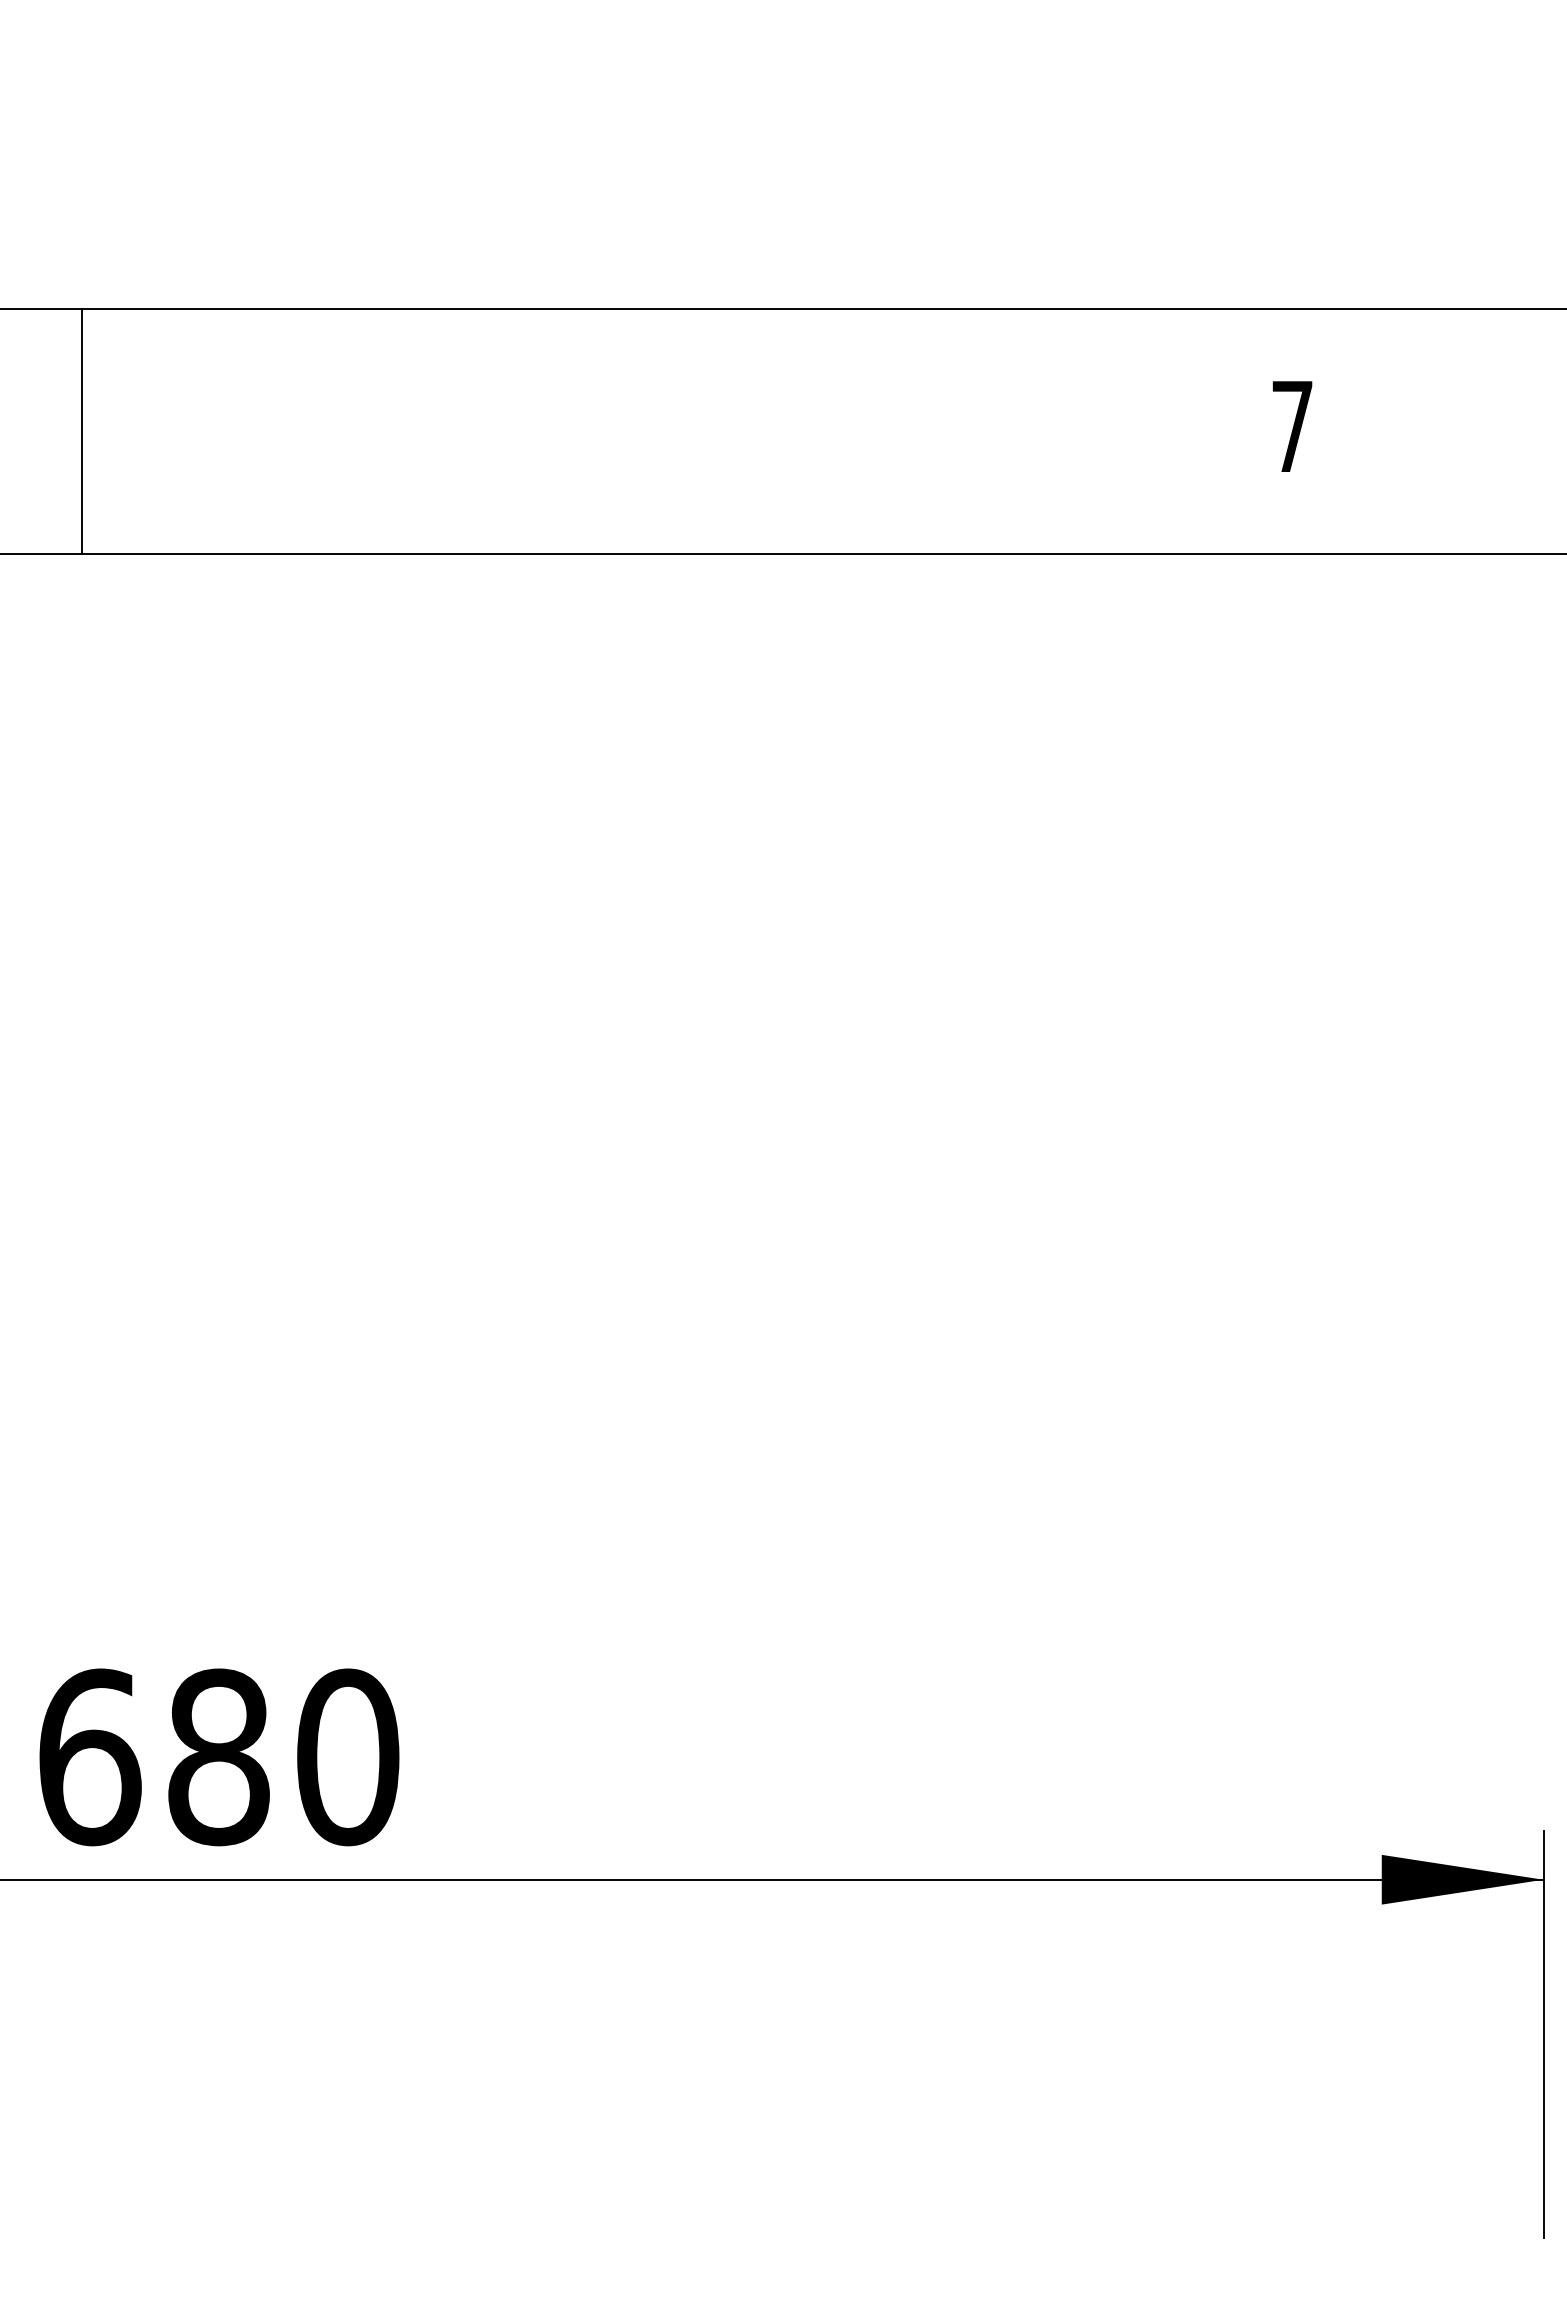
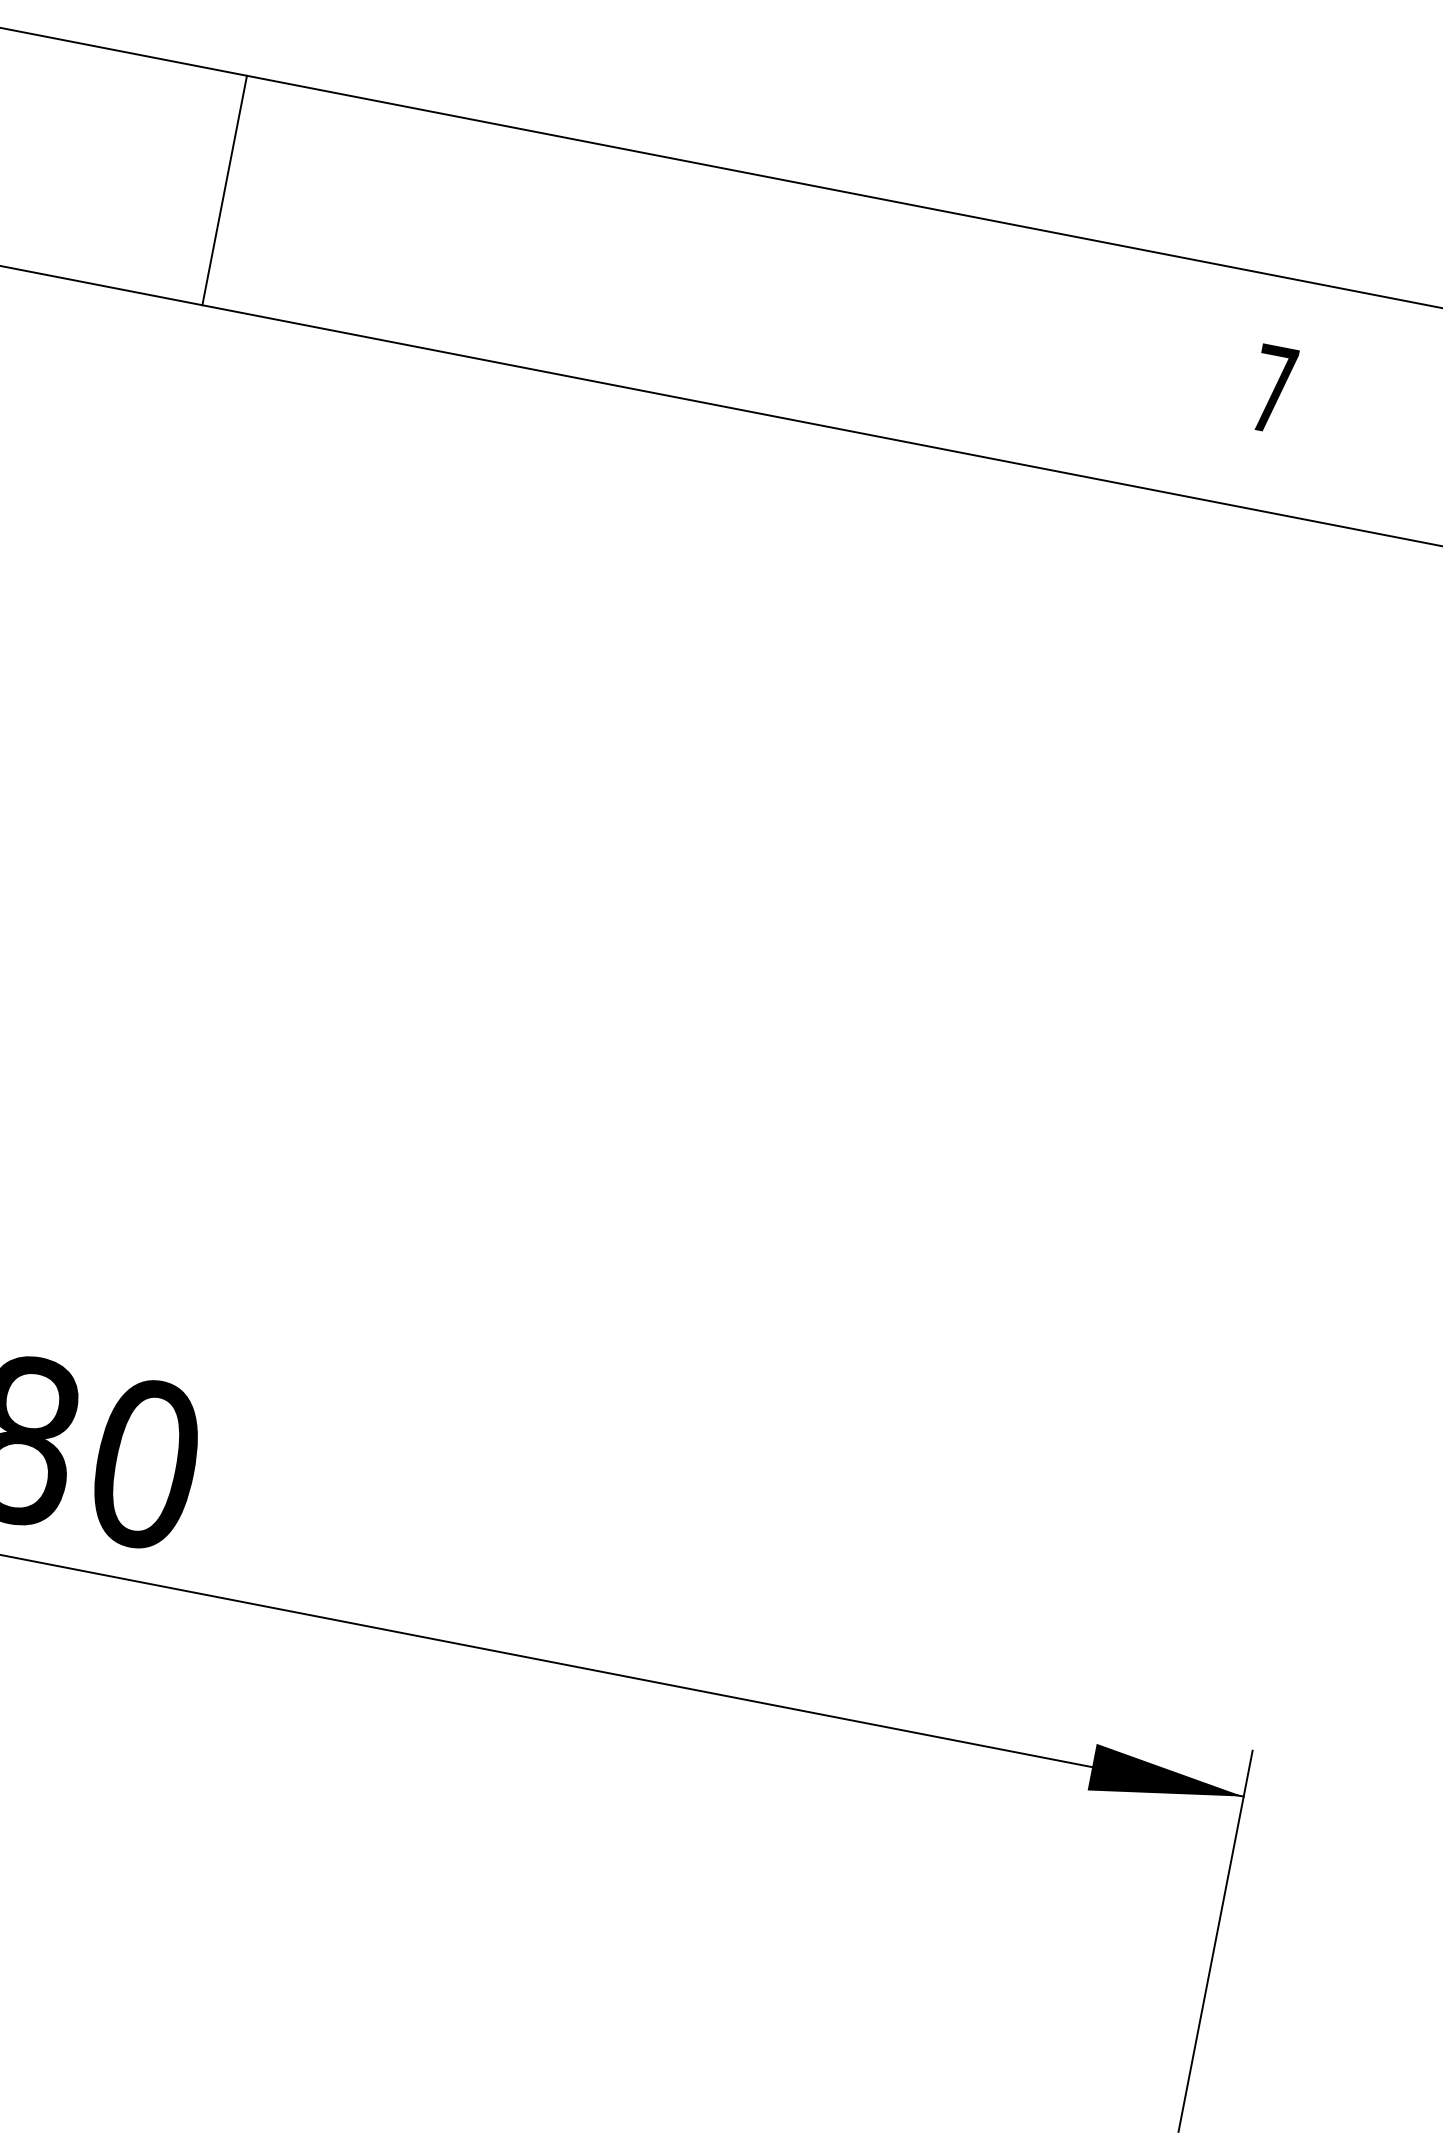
line: (82, 431) -> (224, 190), moved

